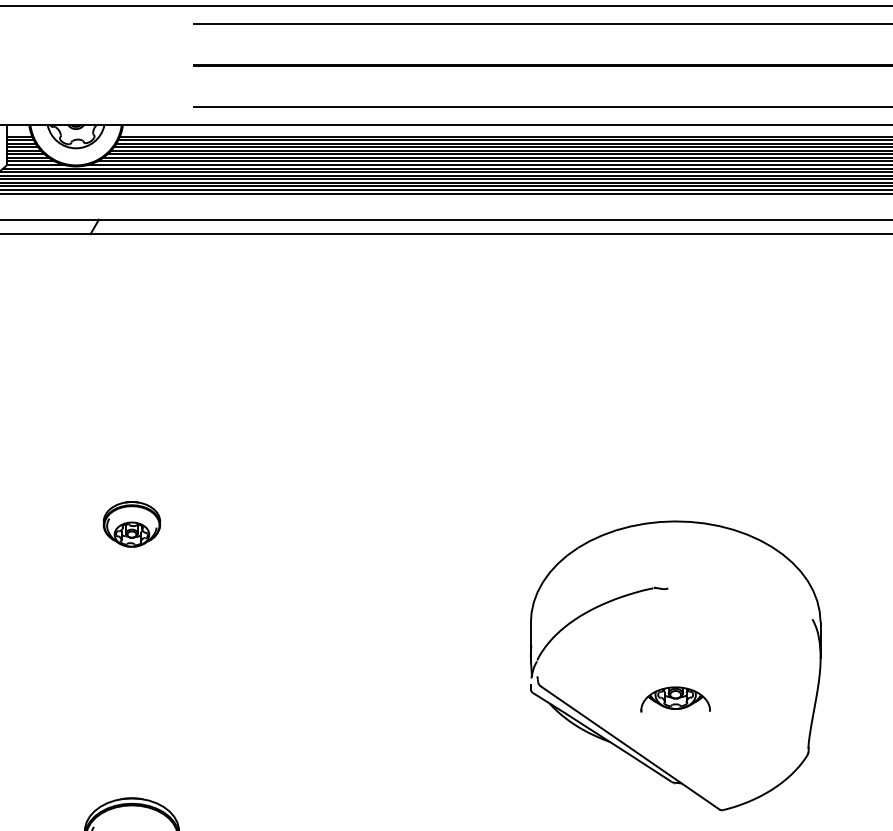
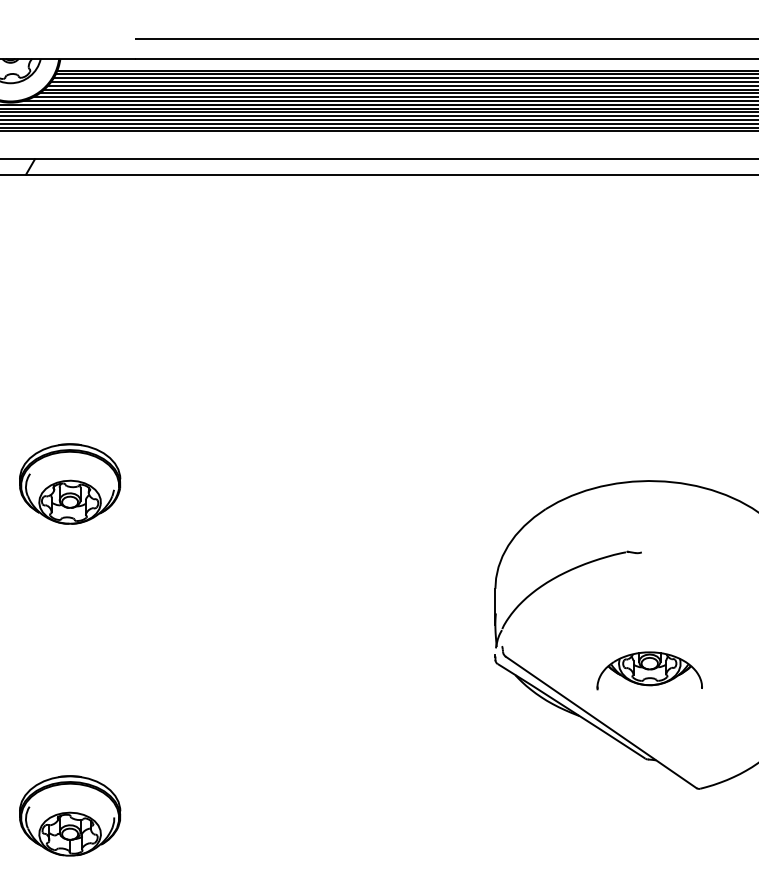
part: (131, 524) -> (69, 484), size x1.67
part: (675, 699) -> (649, 670), size x1.43

